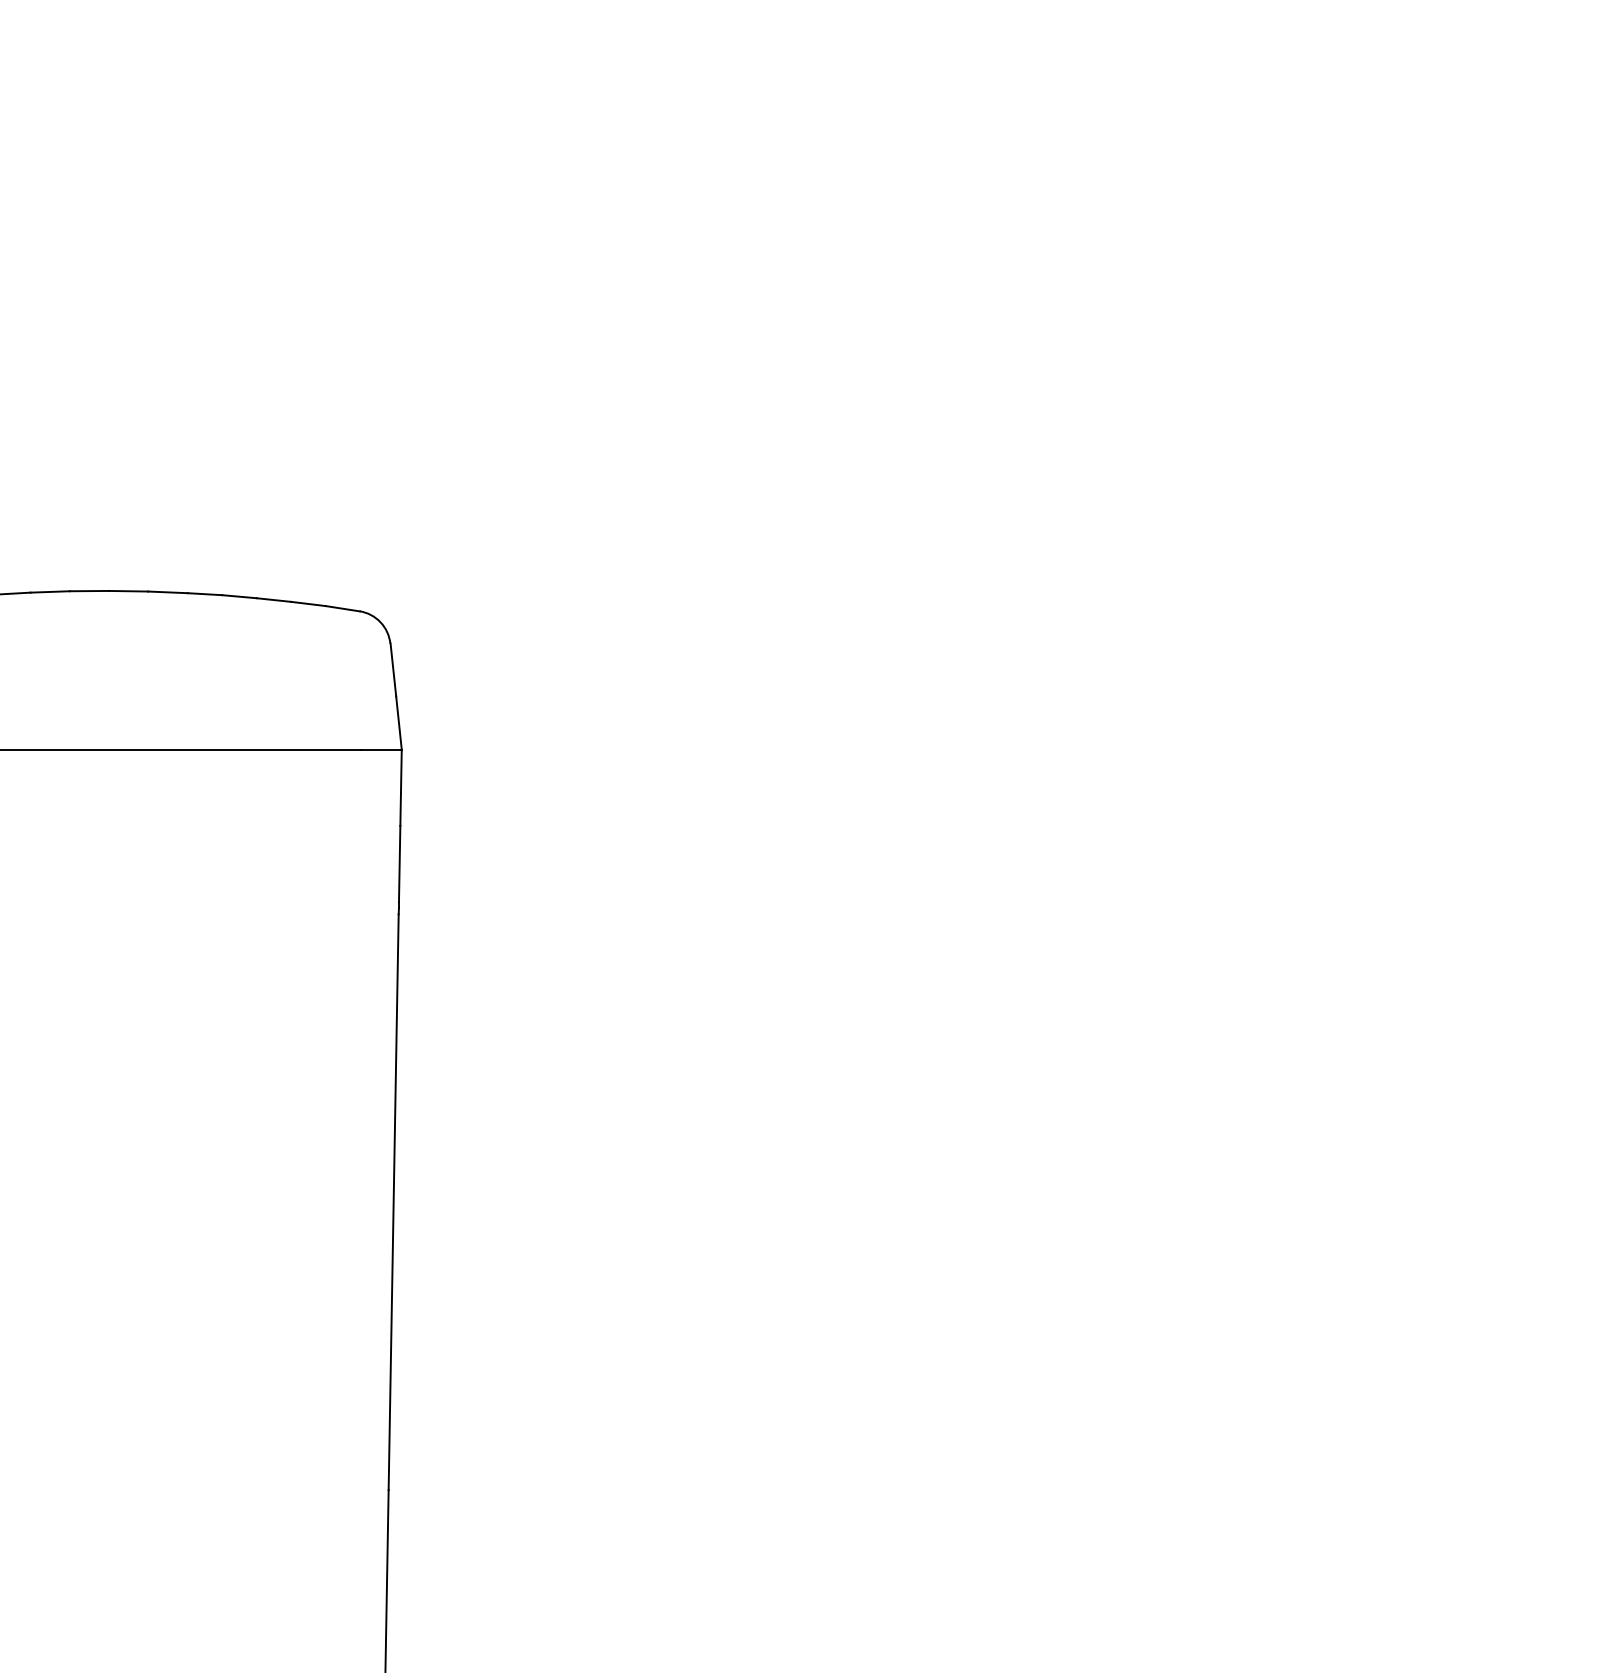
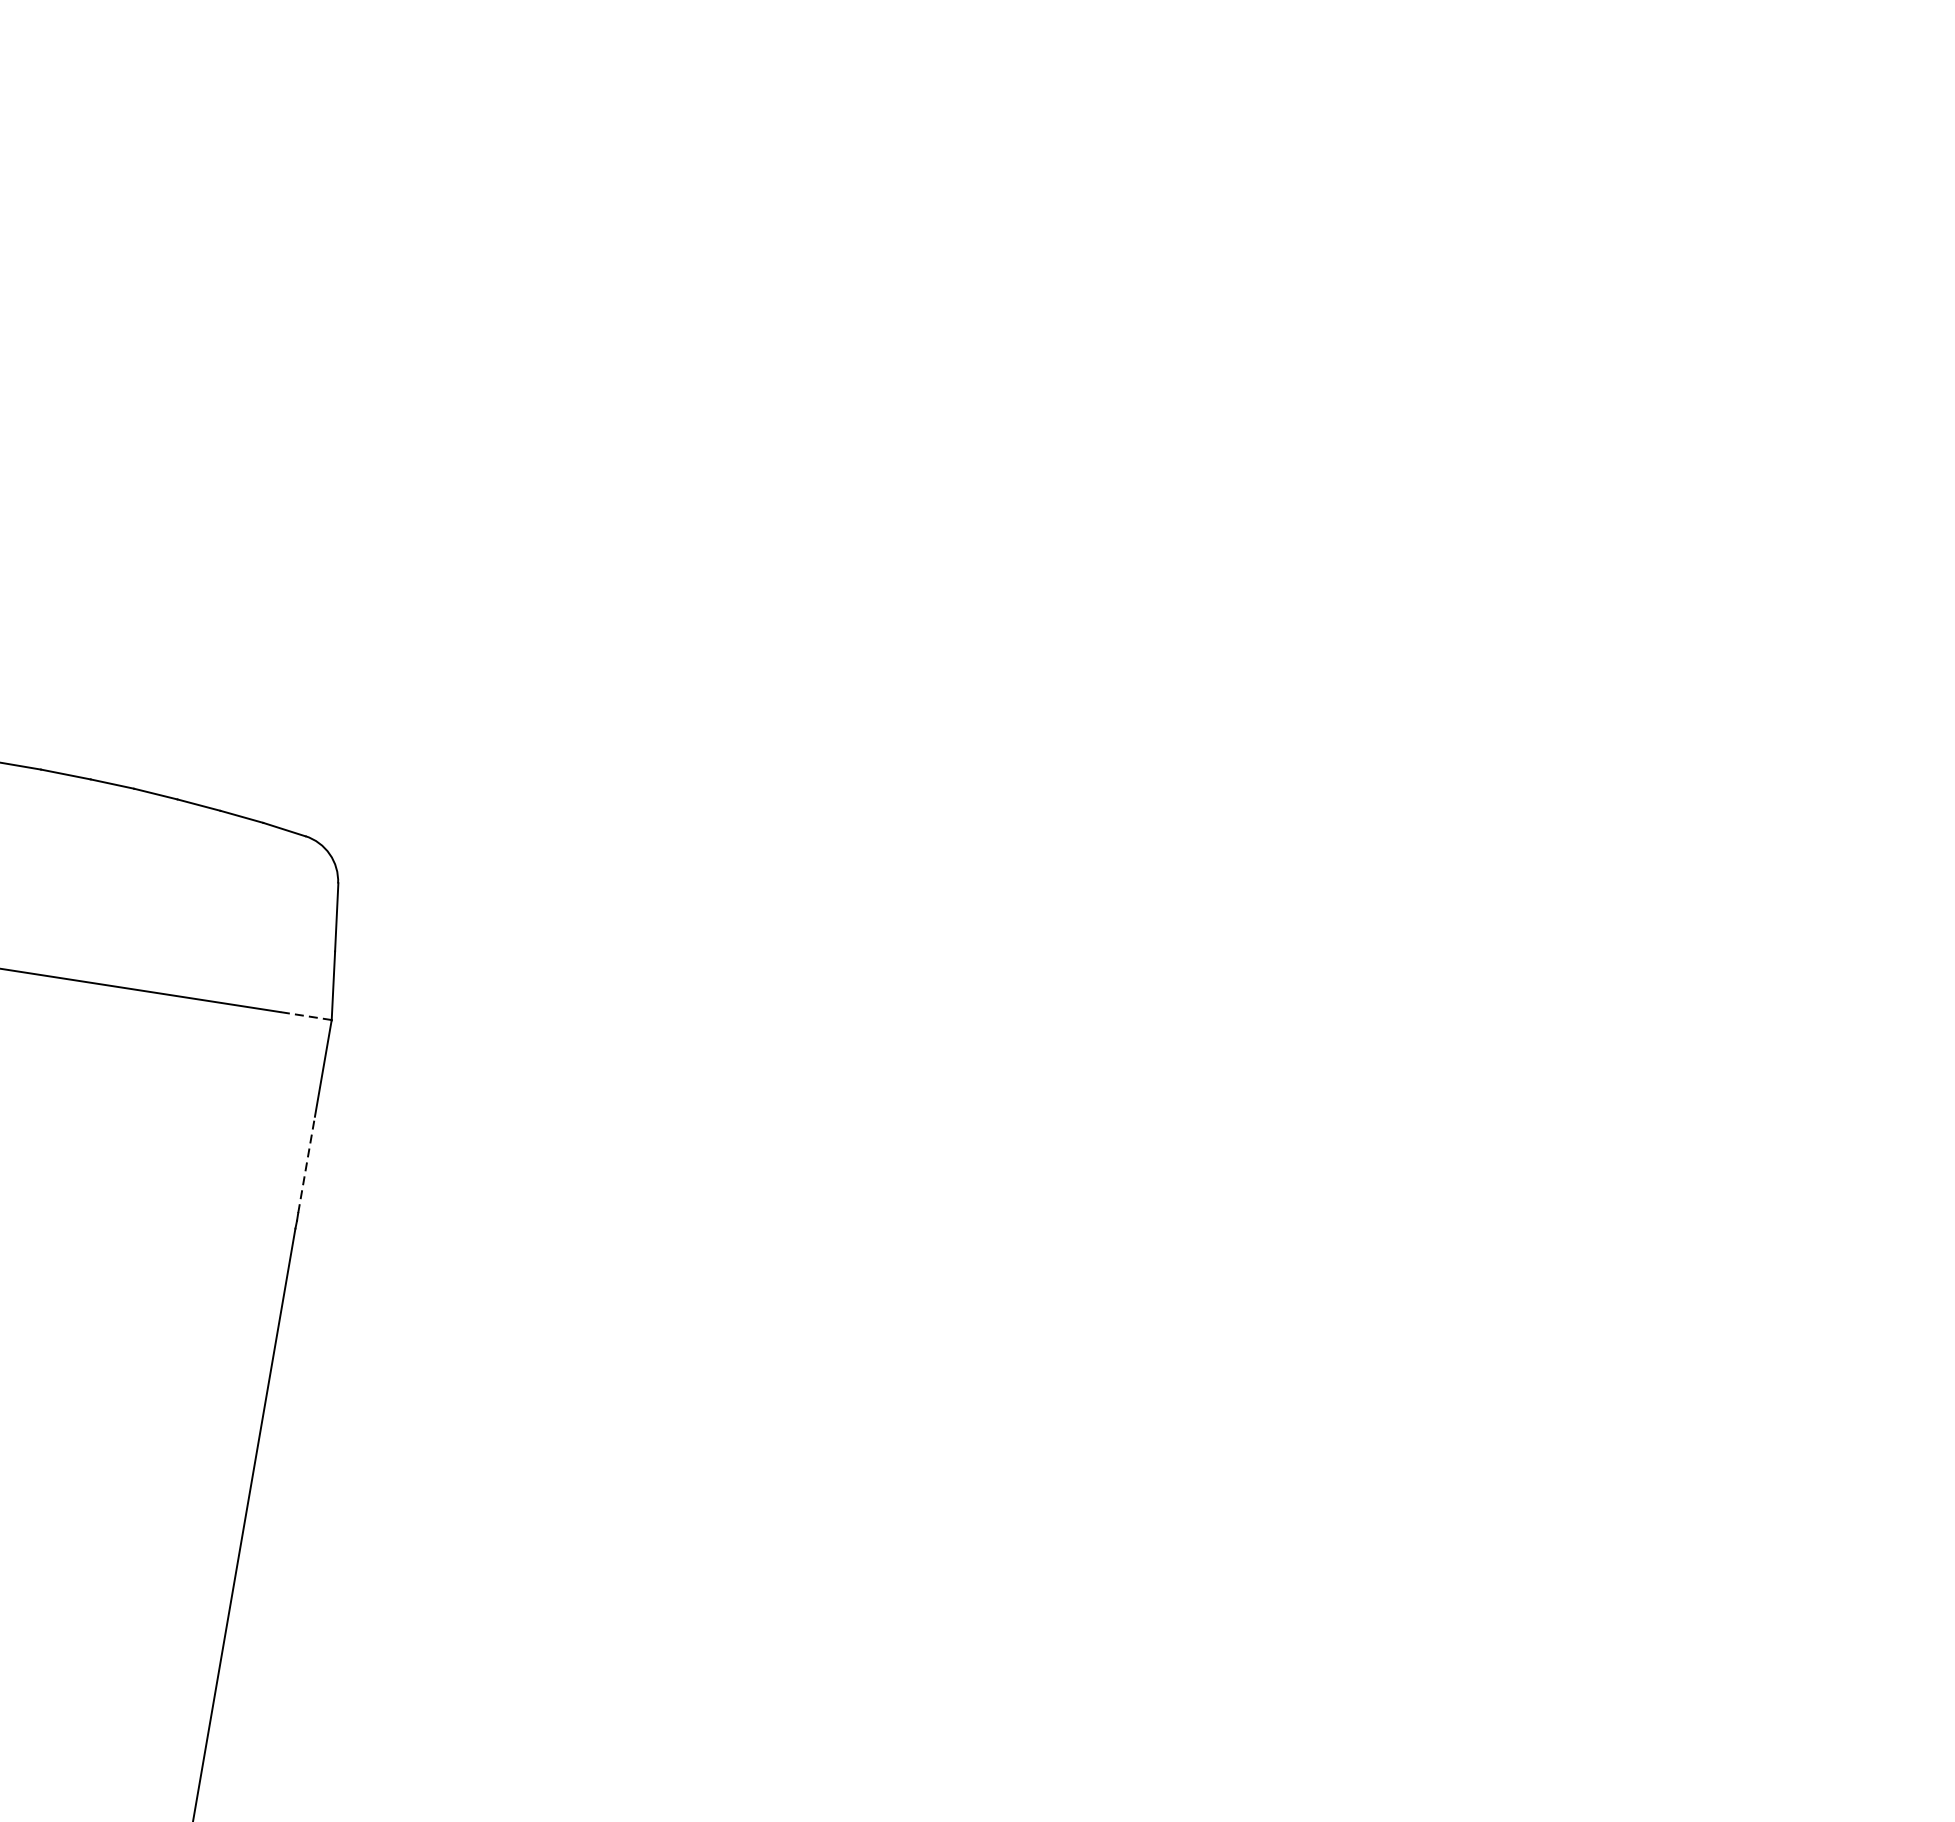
line: (380, 749) -> (304, 1015), solid -> dashed
line: (399, 863) -> (306, 1164), solid -> dashed

